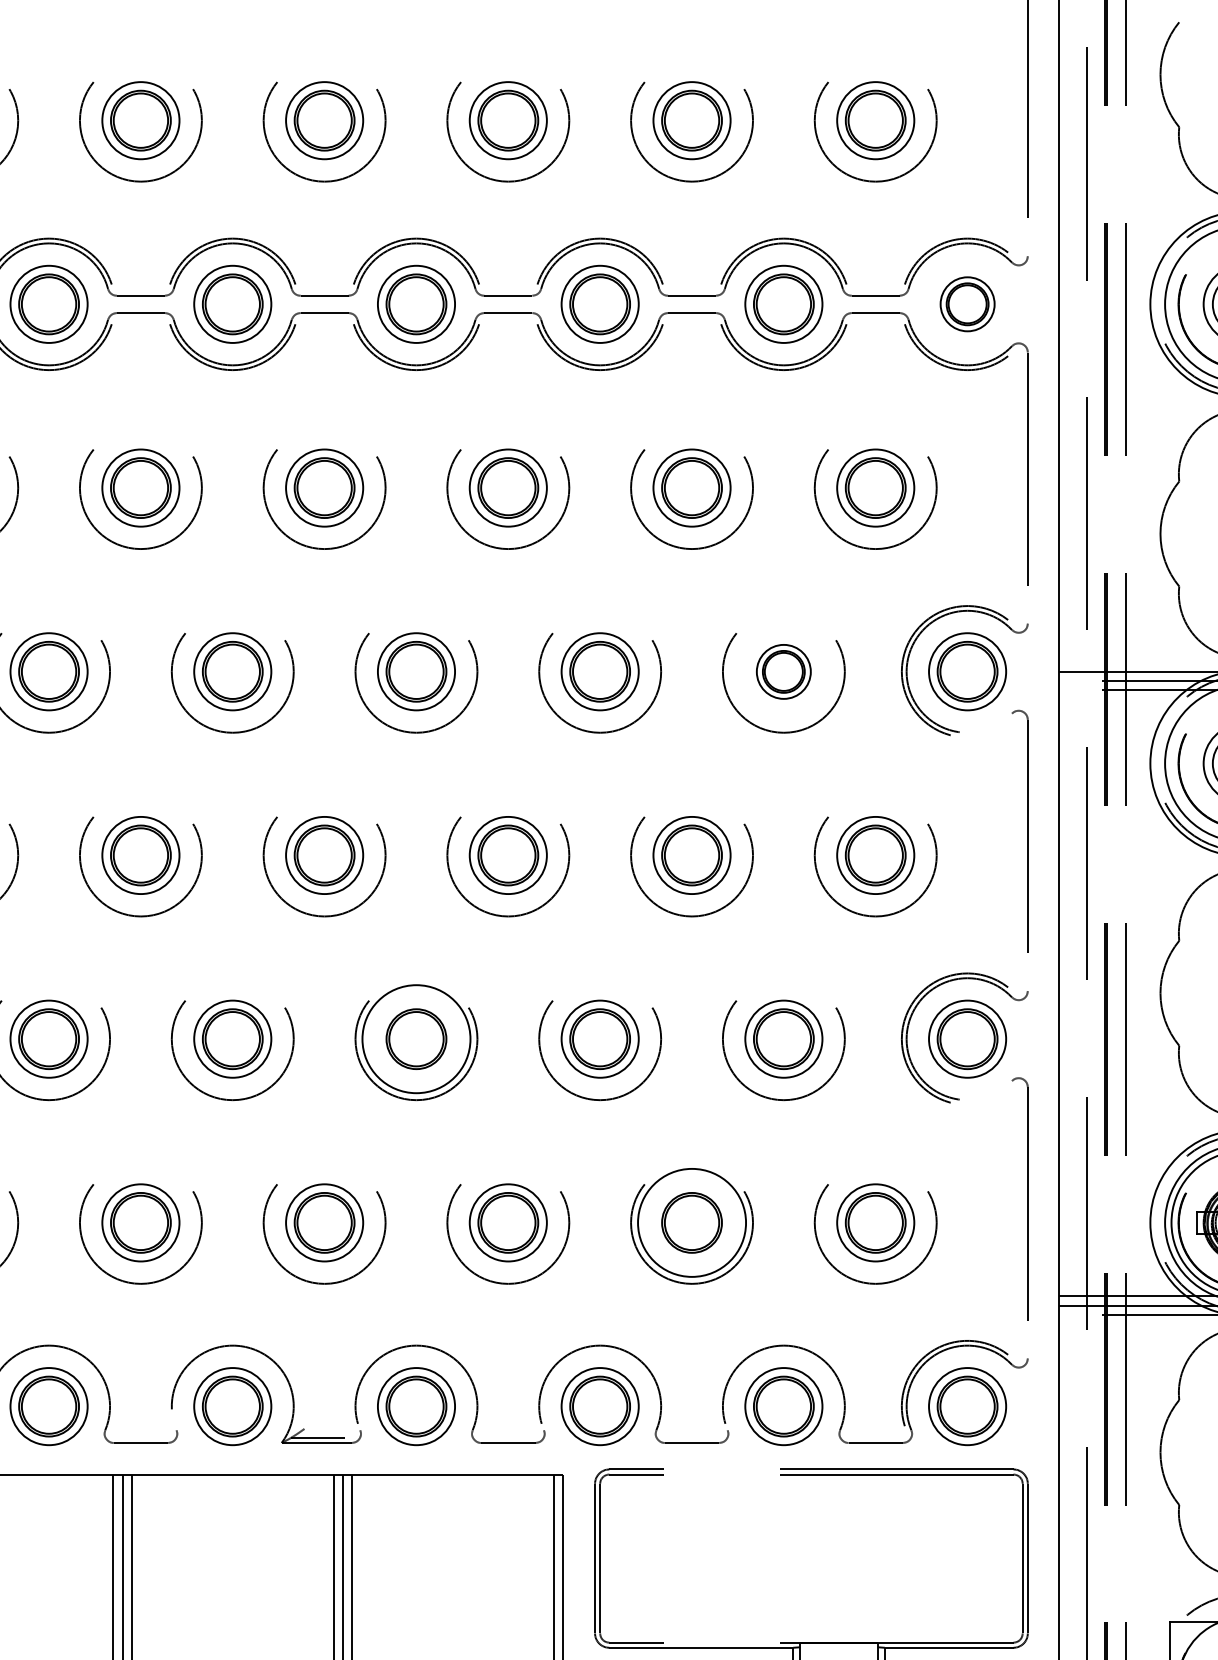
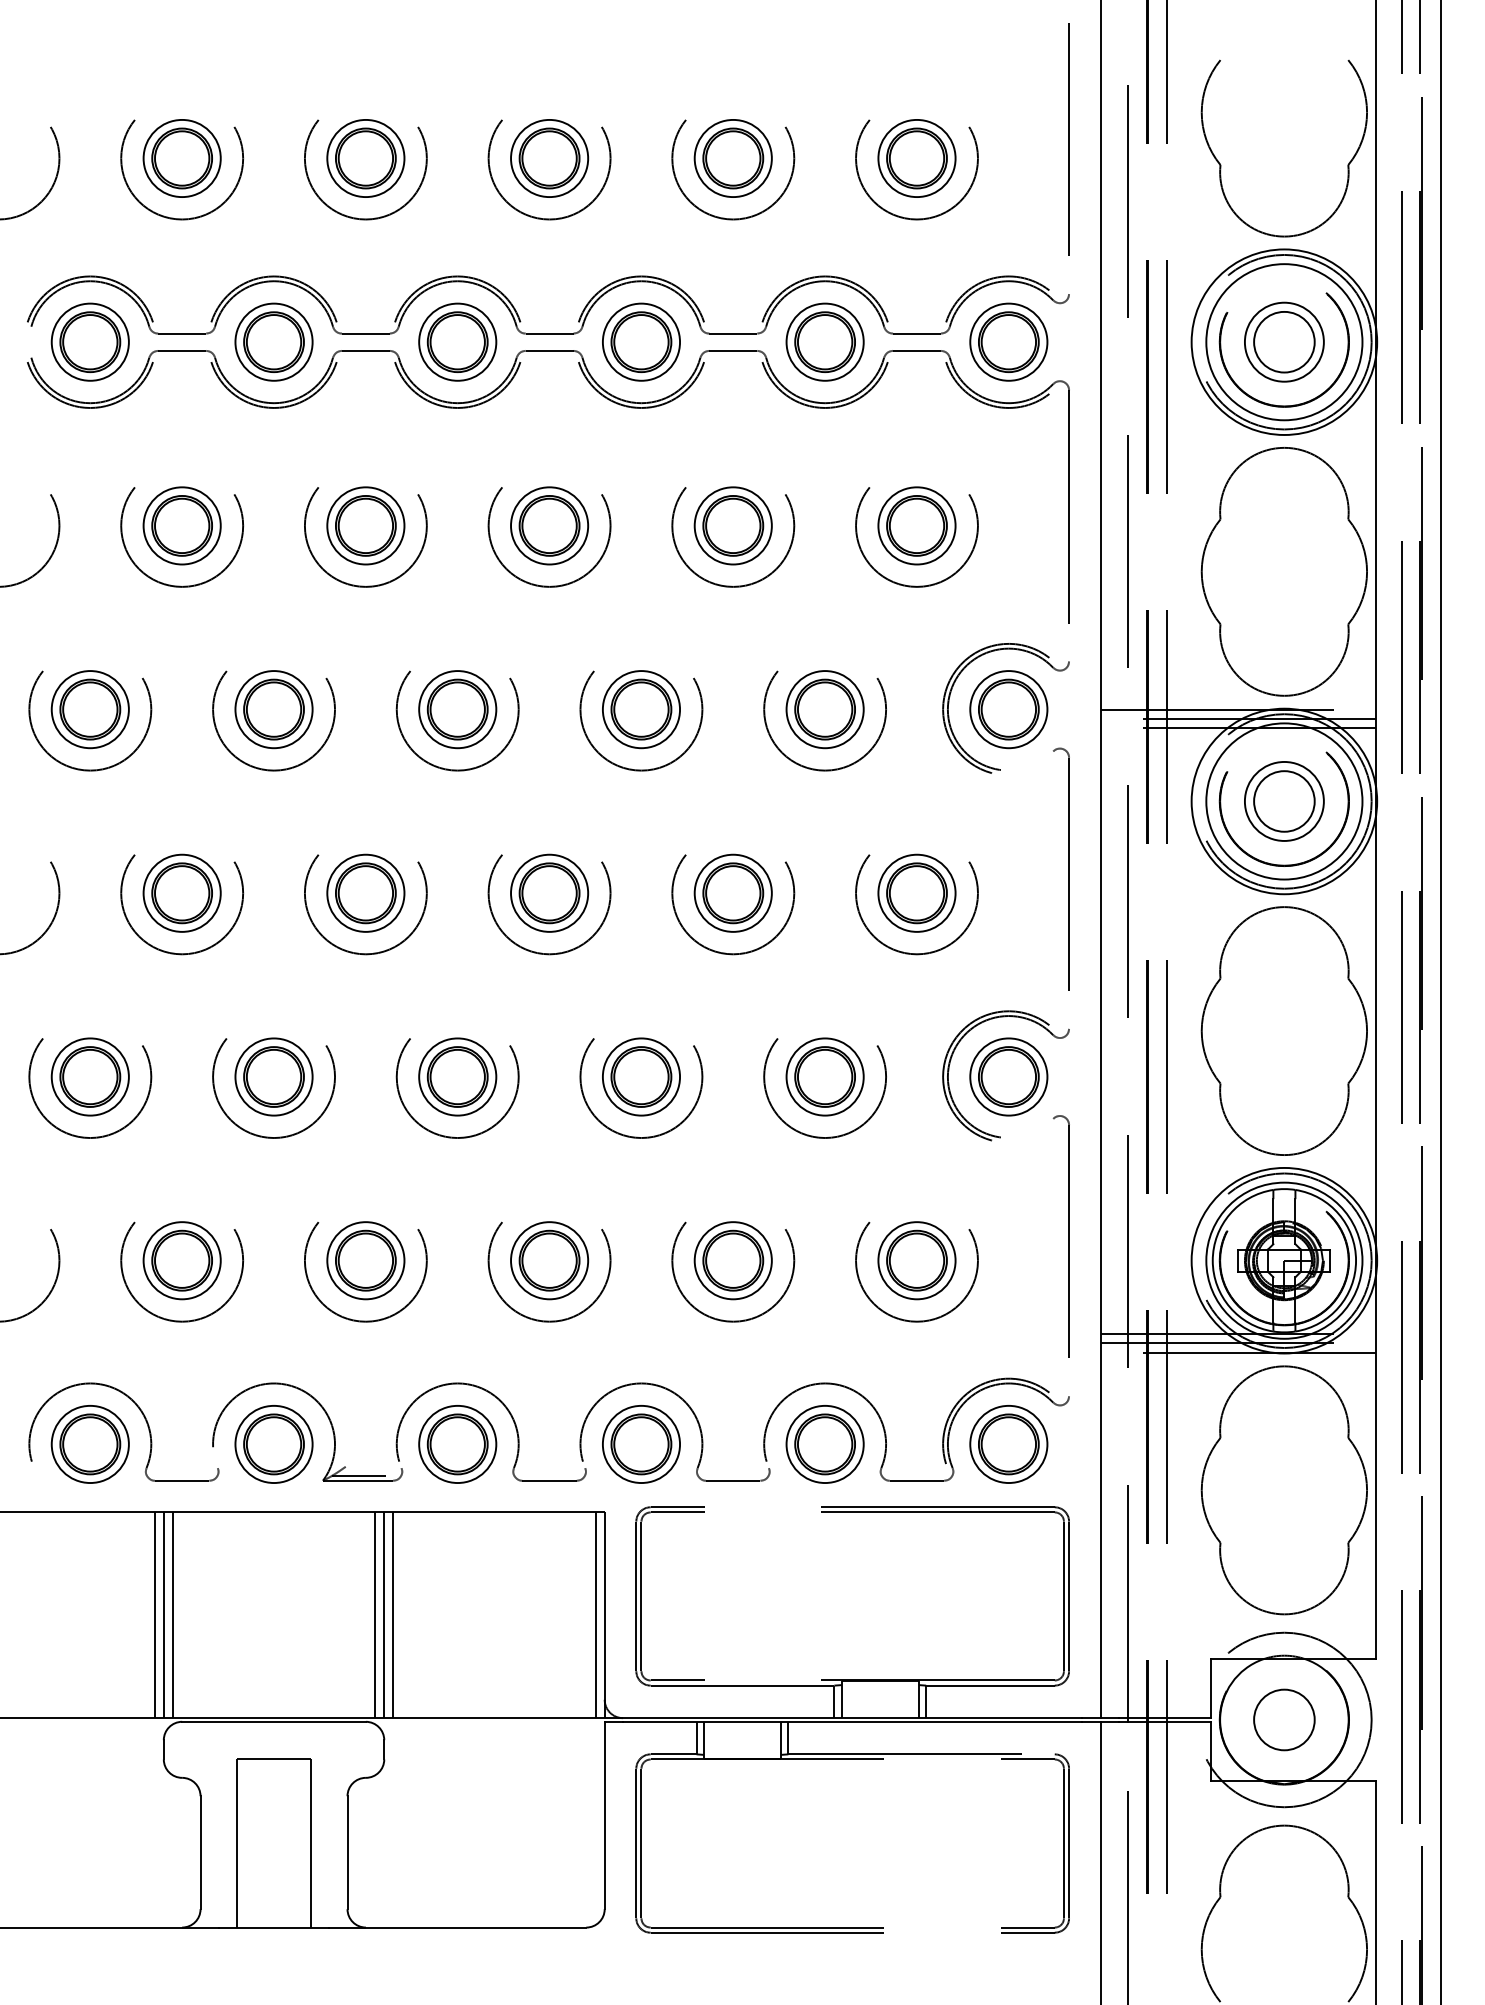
part: (967, 303) -> (1008, 341), size x1.43
part: (783, 671) -> (824, 709), size x1.43
circle: (416, 1038) -> (457, 1076), size x0.71
circle: (691, 1222) -> (732, 1260), size x0.71

